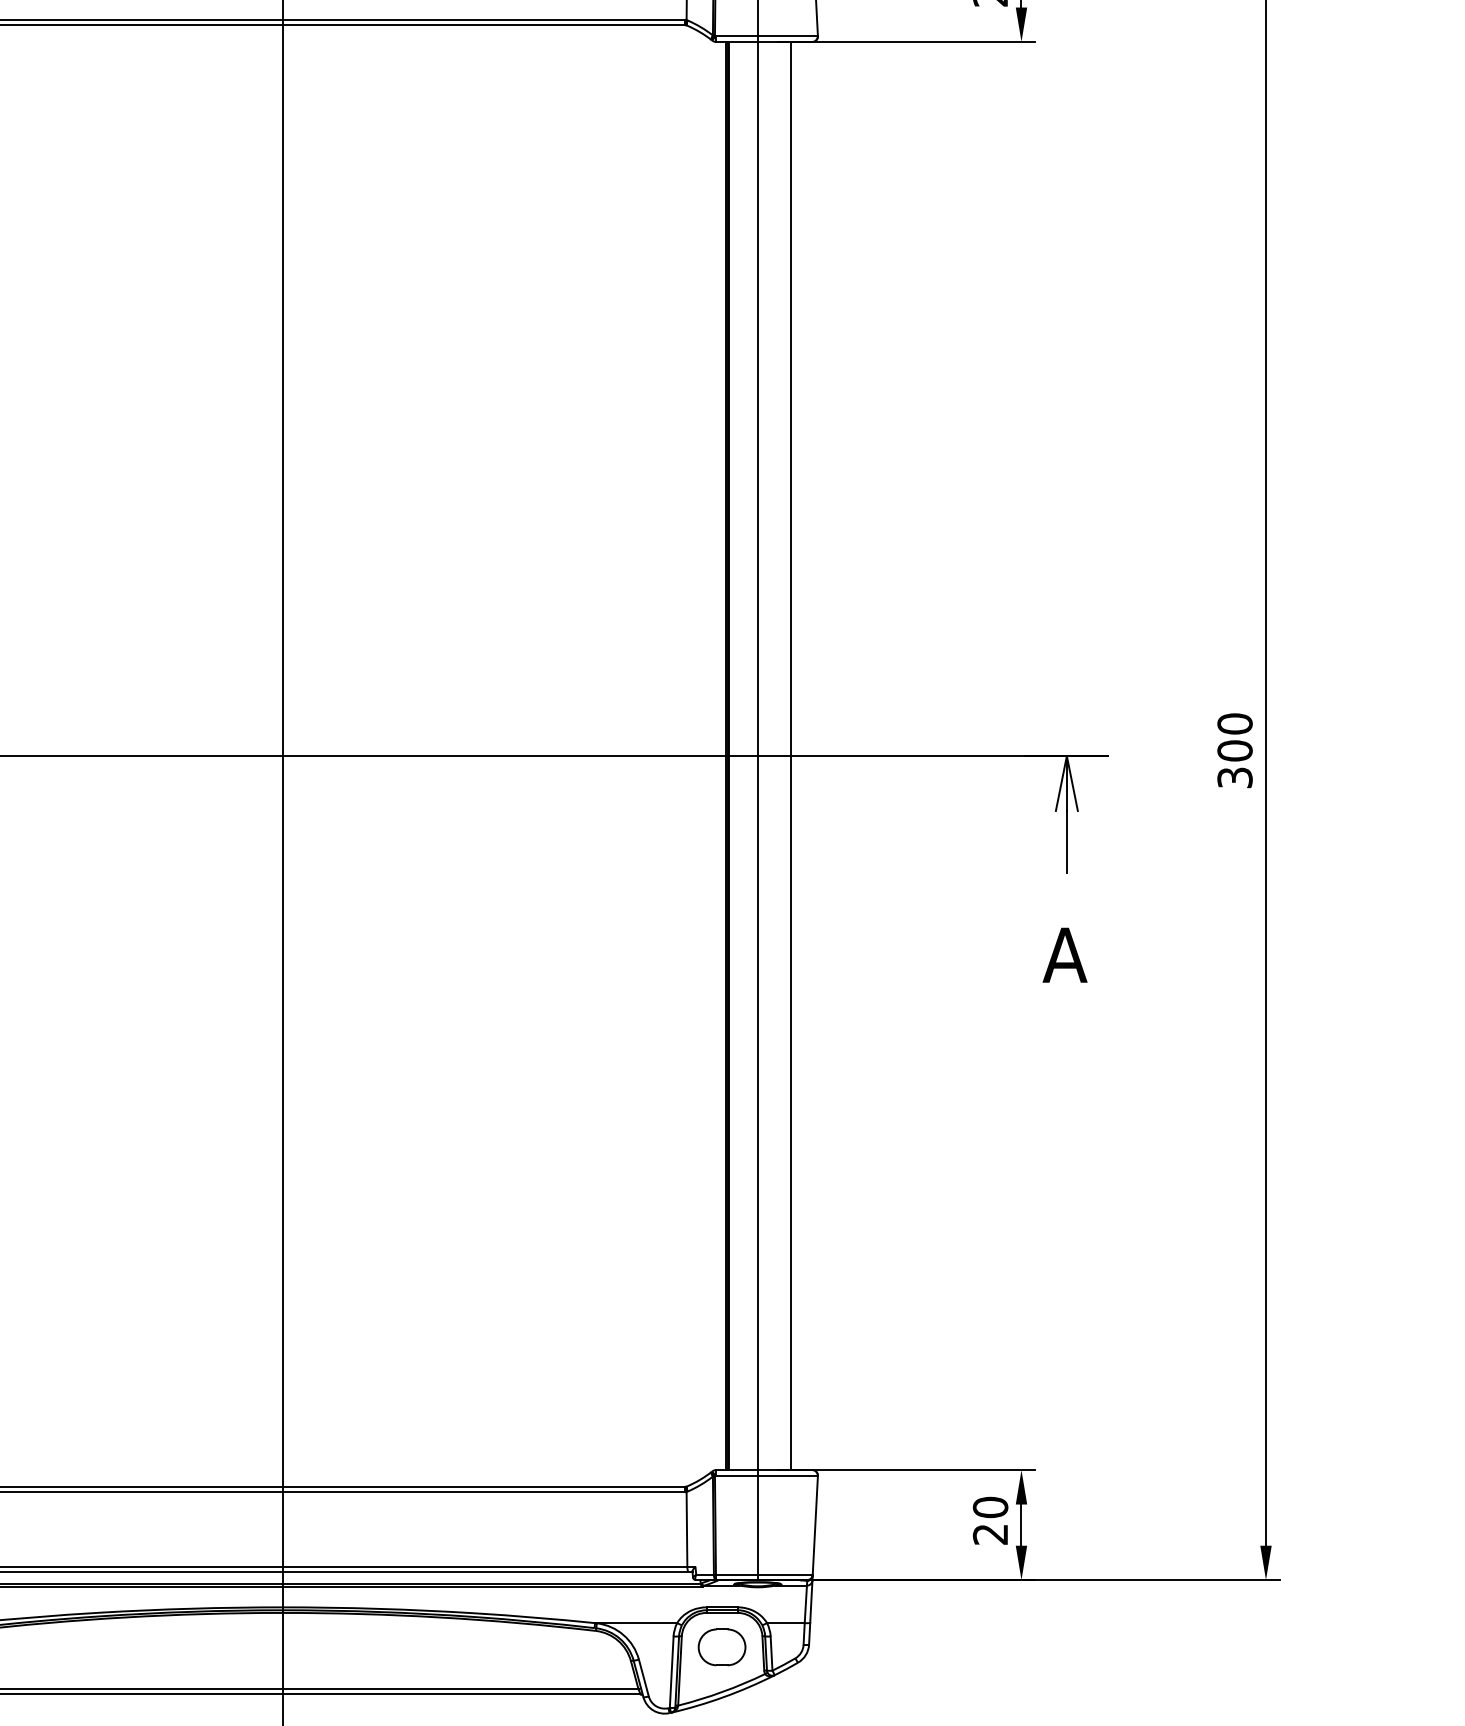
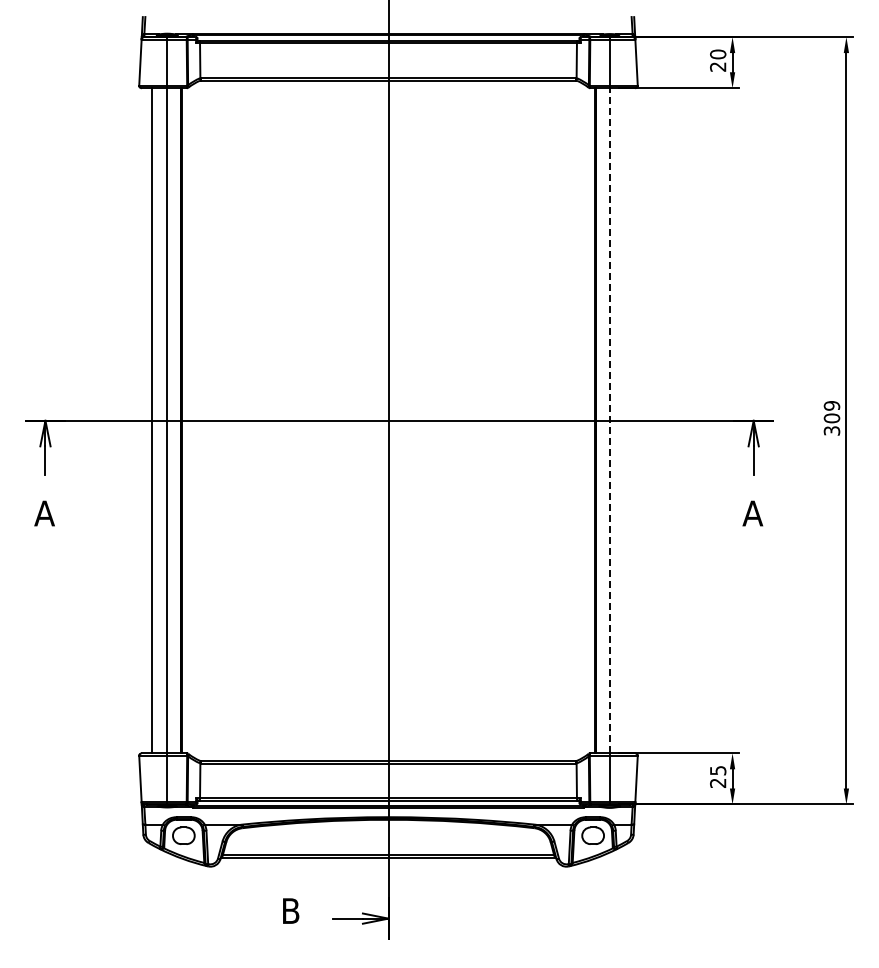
text: (1236, 723) -> (832, 405), 300 -> 309
line: (757, 755) -> (609, 420), solid -> dashed
line: (791, 755) -> (625, 420), removed
text: (991, 1507) -> (718, 770), 20 -> 25

